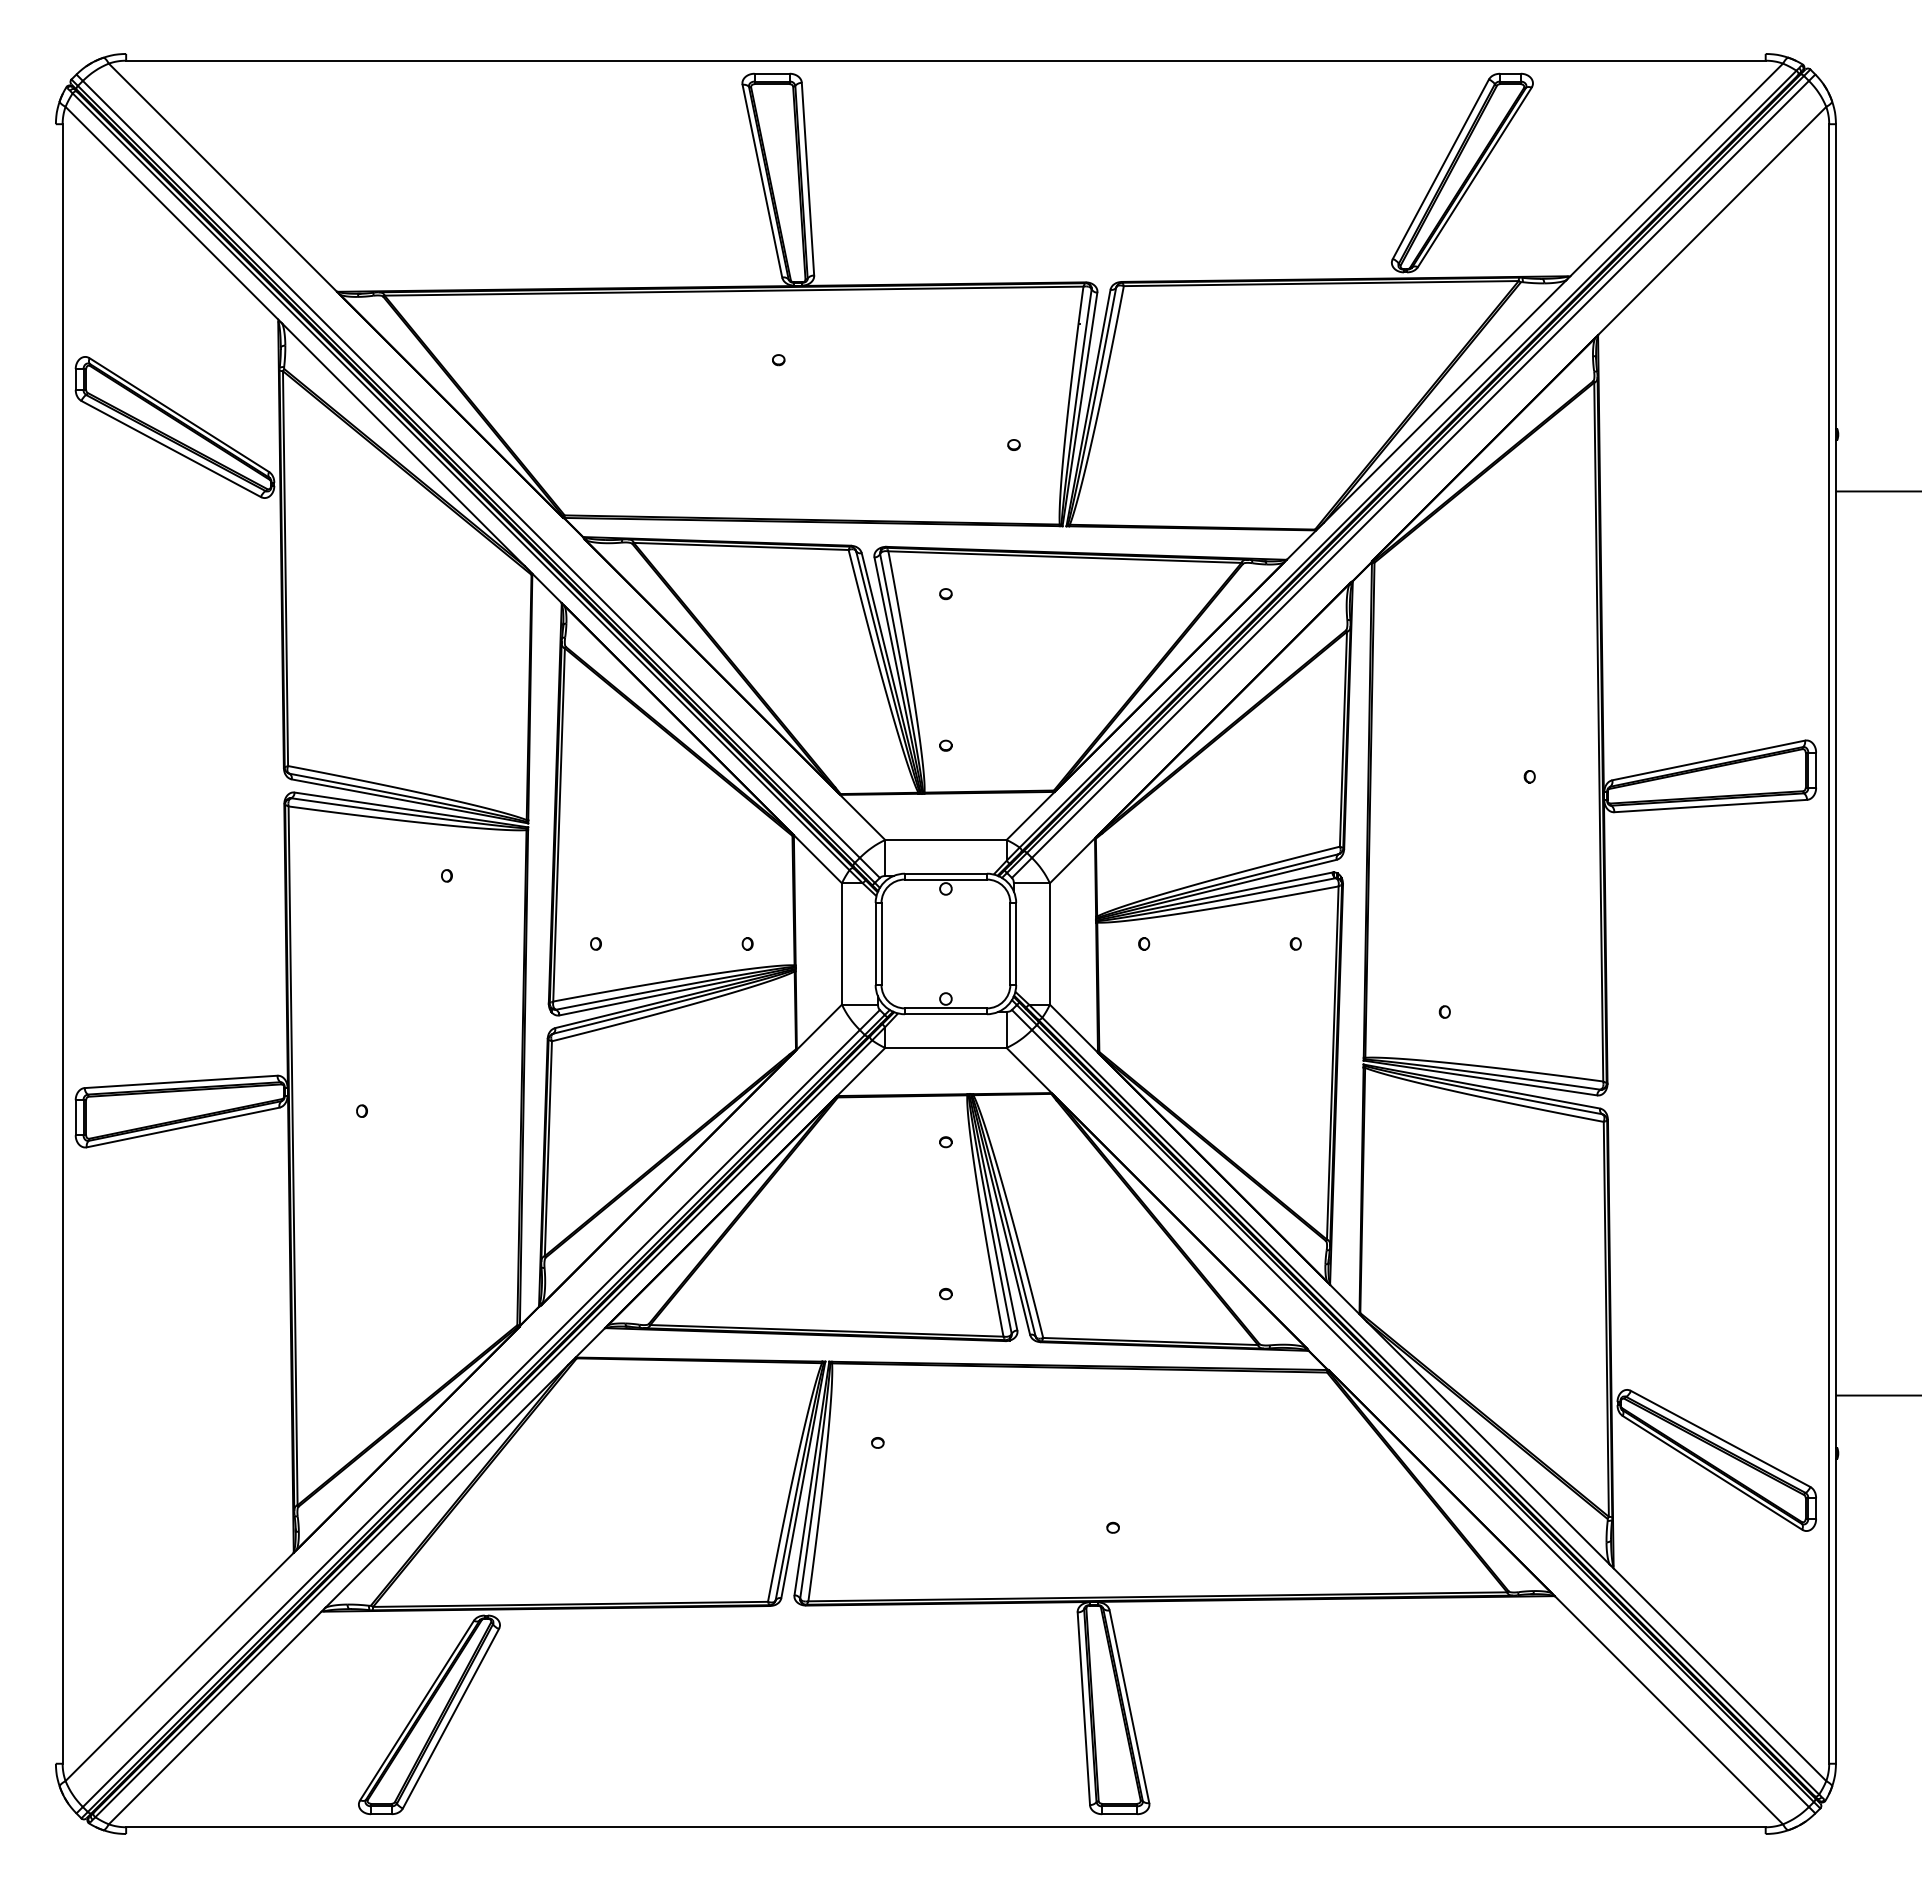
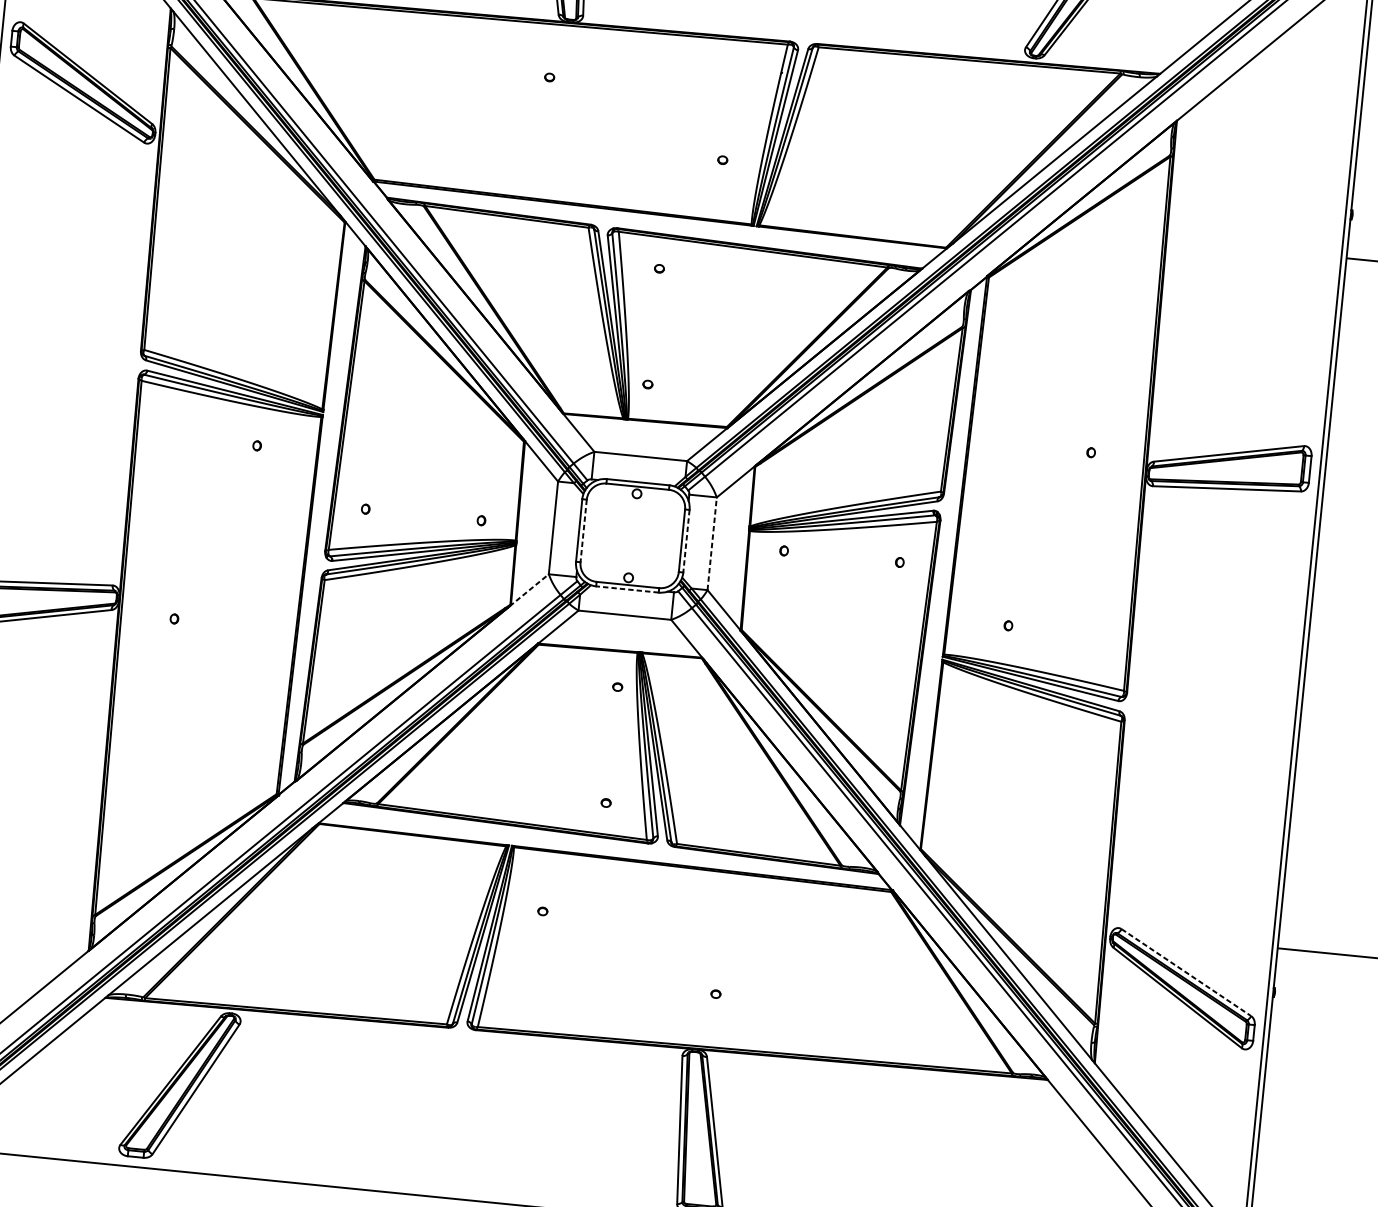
line: (881, 943) -> (583, 530), solid -> dashed
line: (1016, 943) -> (686, 540), solid -> dashed
line: (1049, 943) -> (711, 543), solid -> dashed
line: (945, 1014) -> (627, 589), solid -> dashed
line: (818, 1027) -> (529, 589), solid -> dashed
line: (1720, 1438) -> (1186, 972), solid -> dashed

